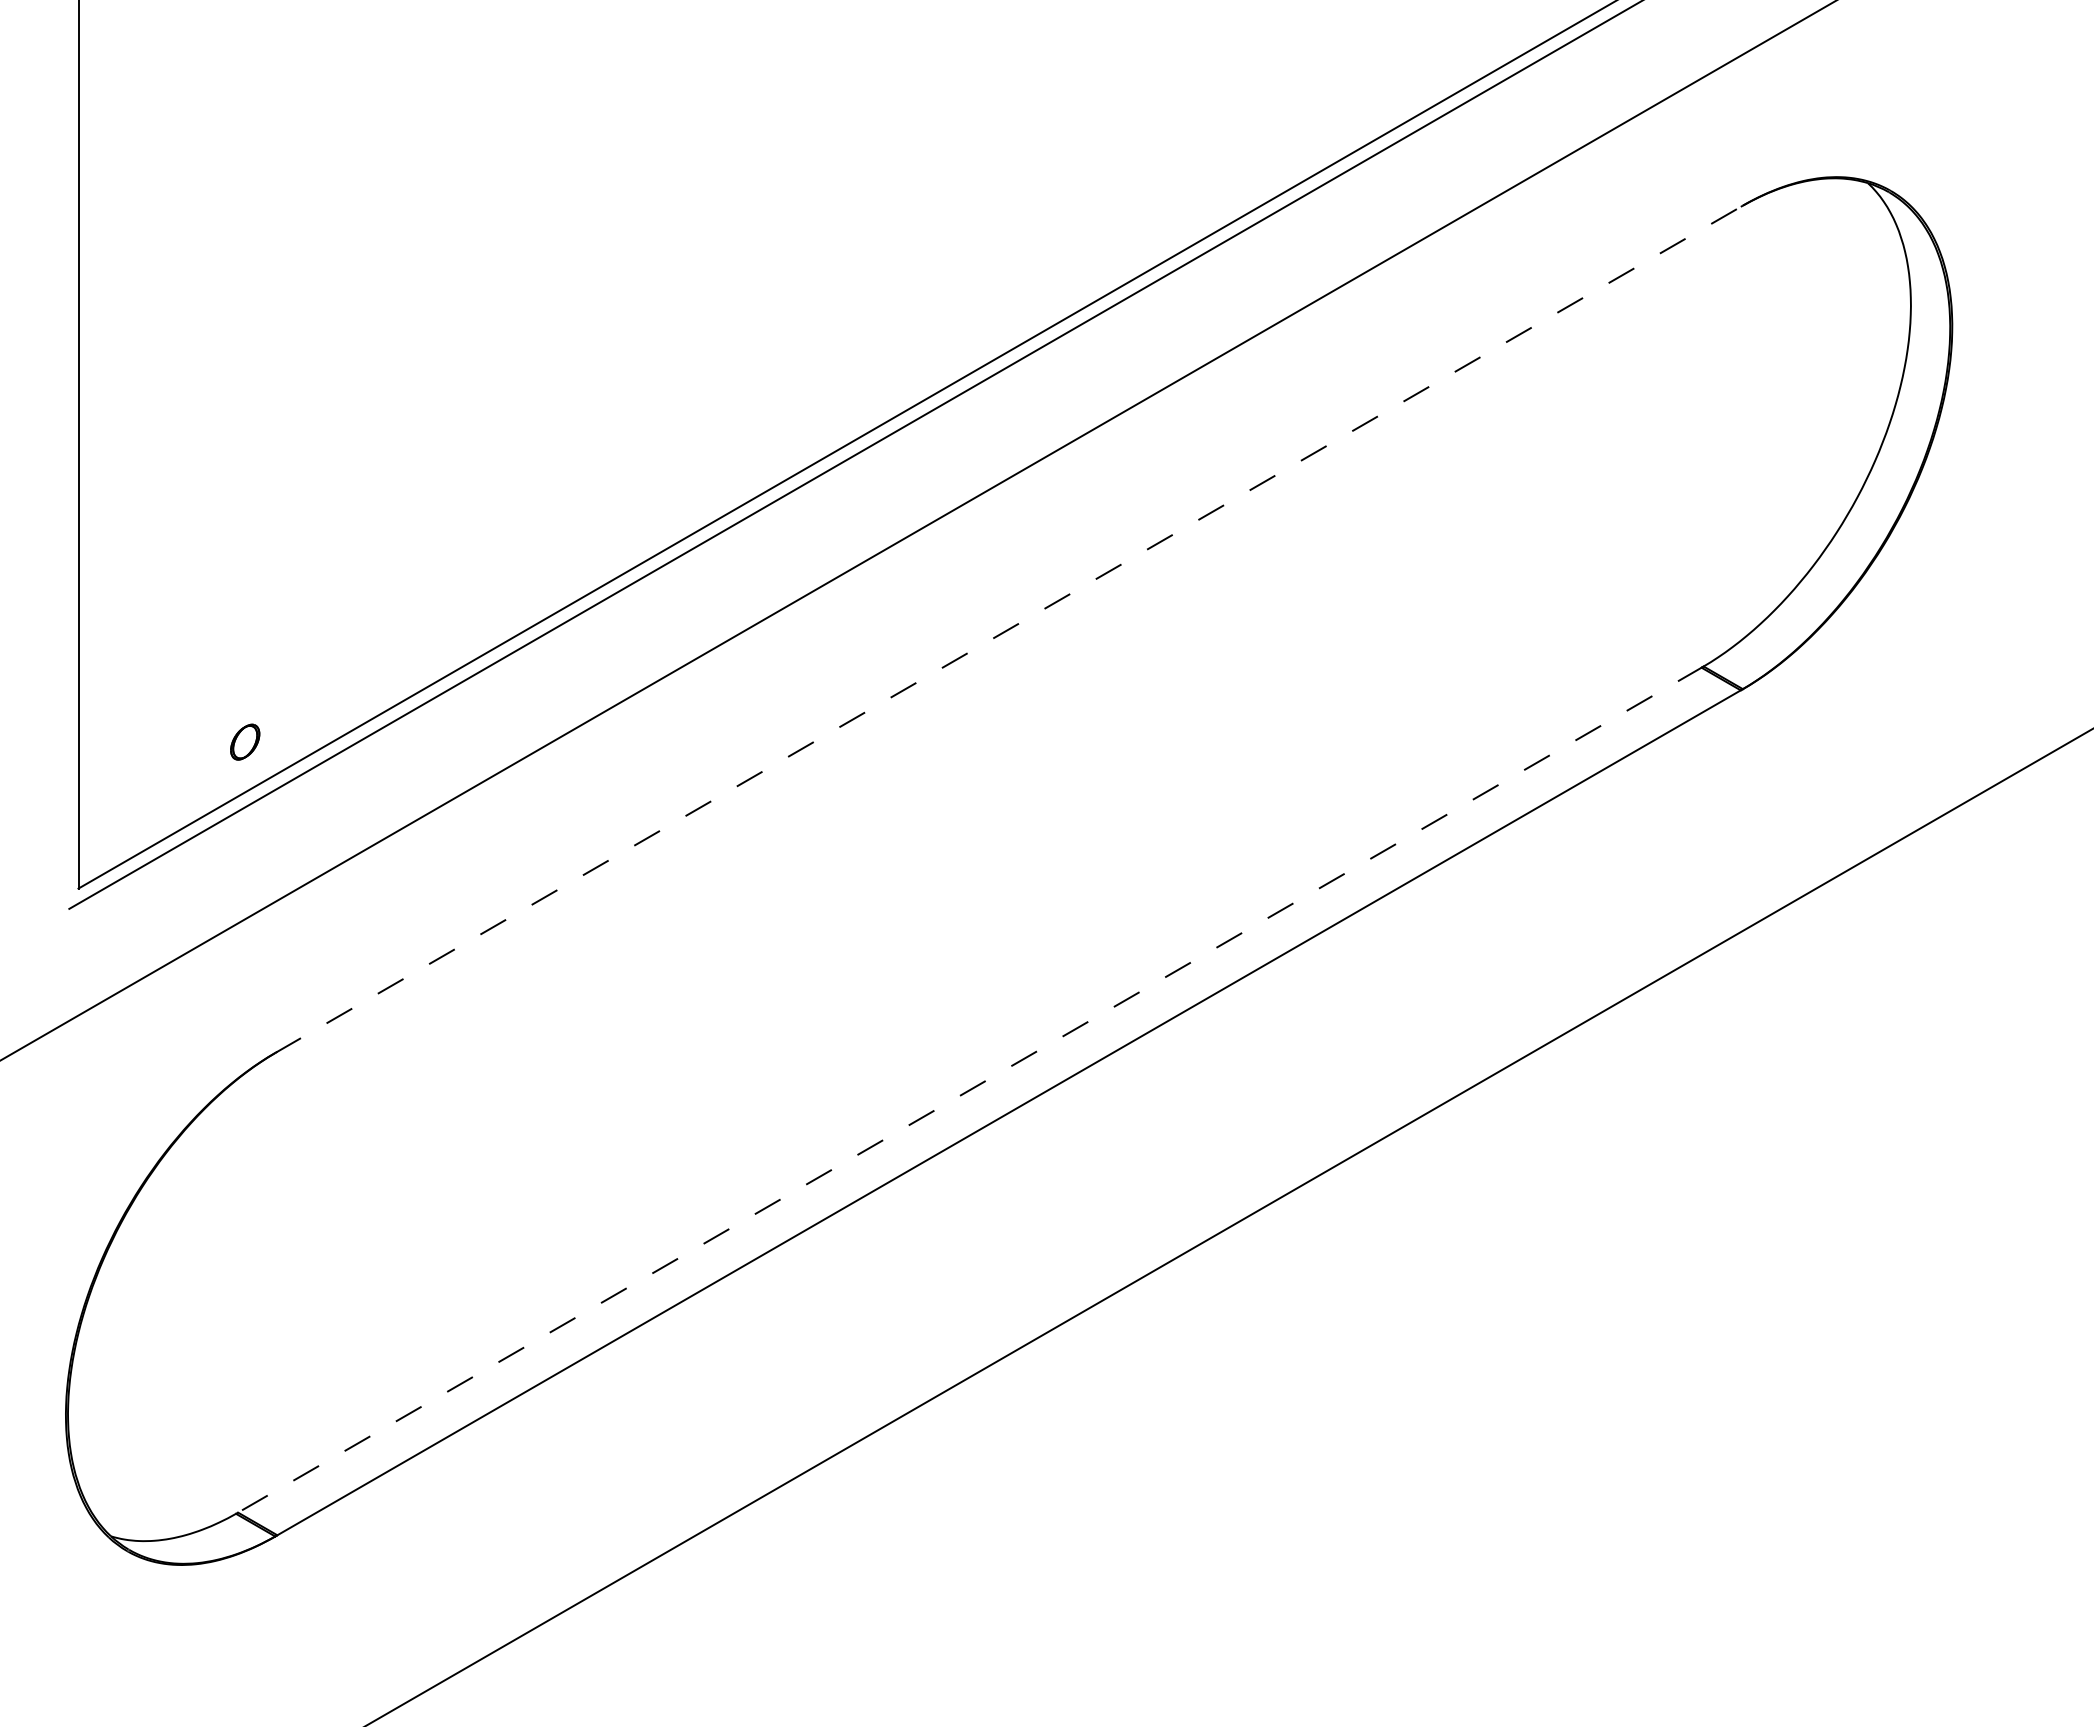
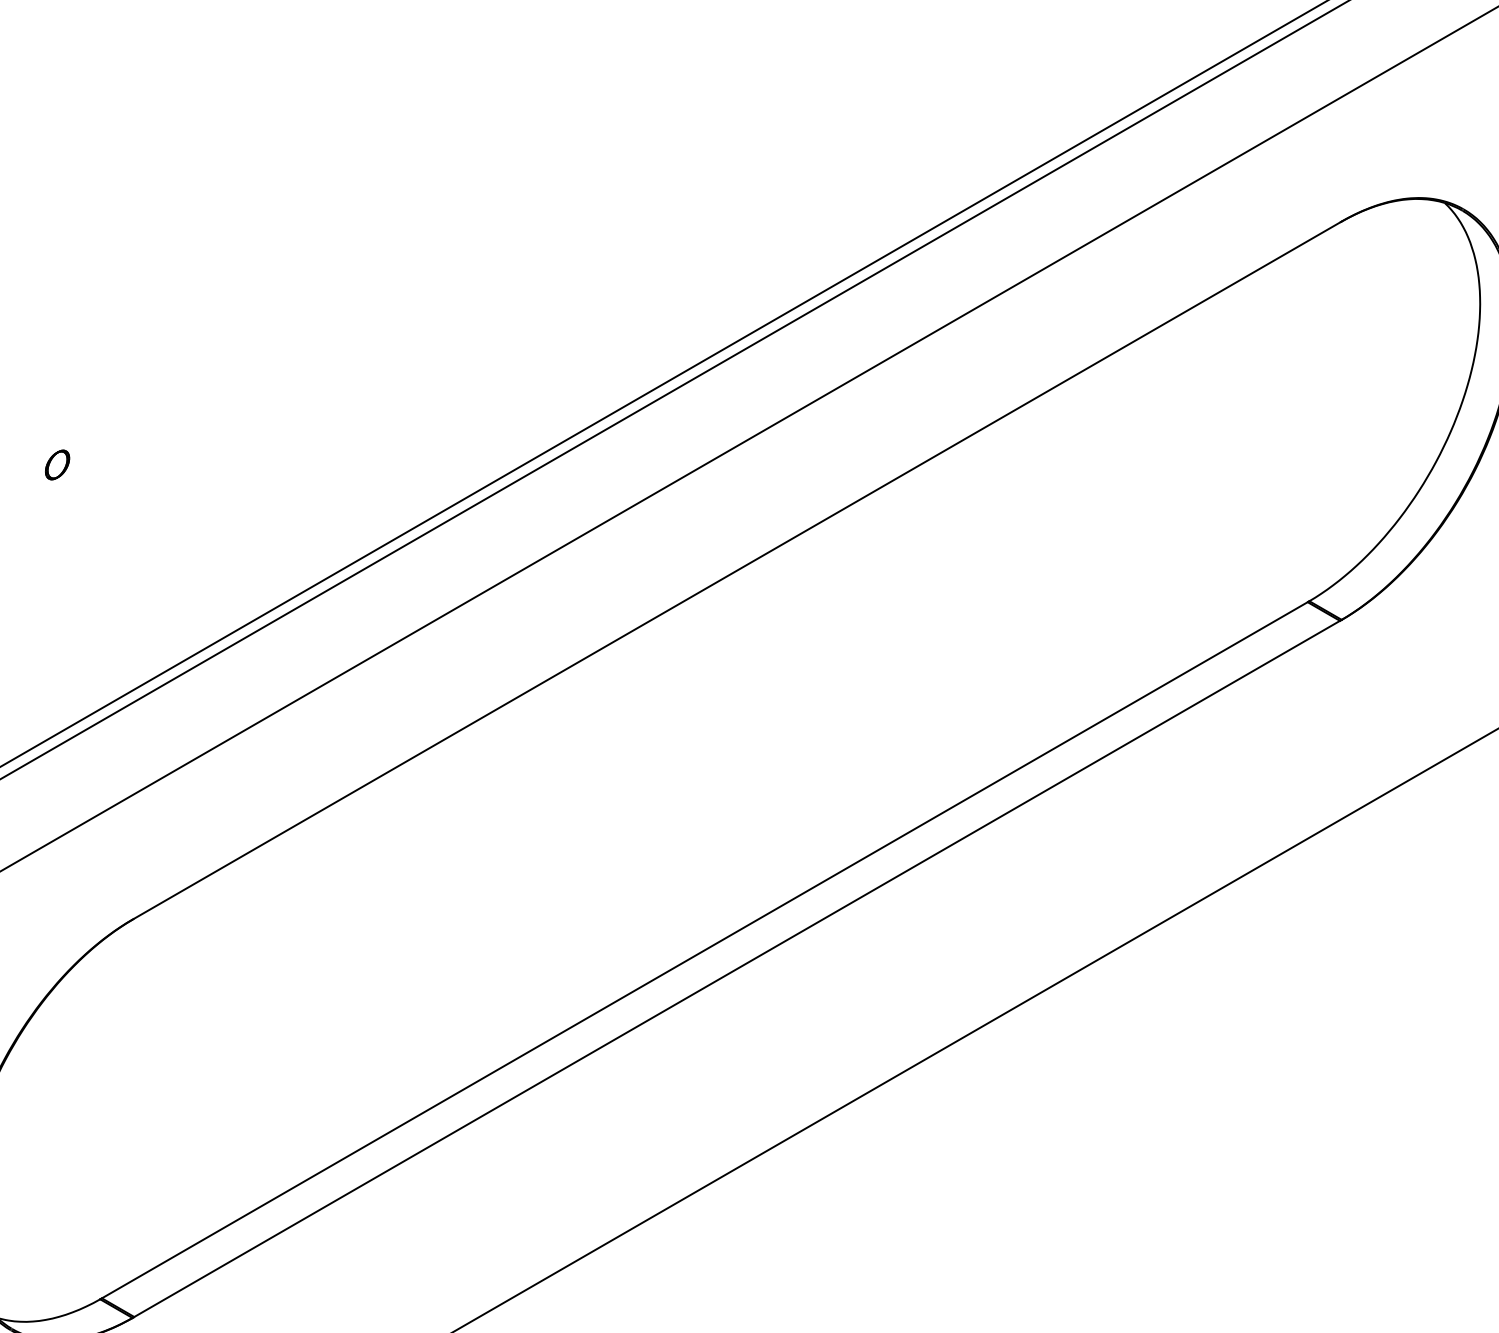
line: (1009, 629) -> (737, 570), dashed -> solid
part: (245, 741) -> (57, 464), moved
line: (969, 1090) -> (704, 950), dashed -> solid

